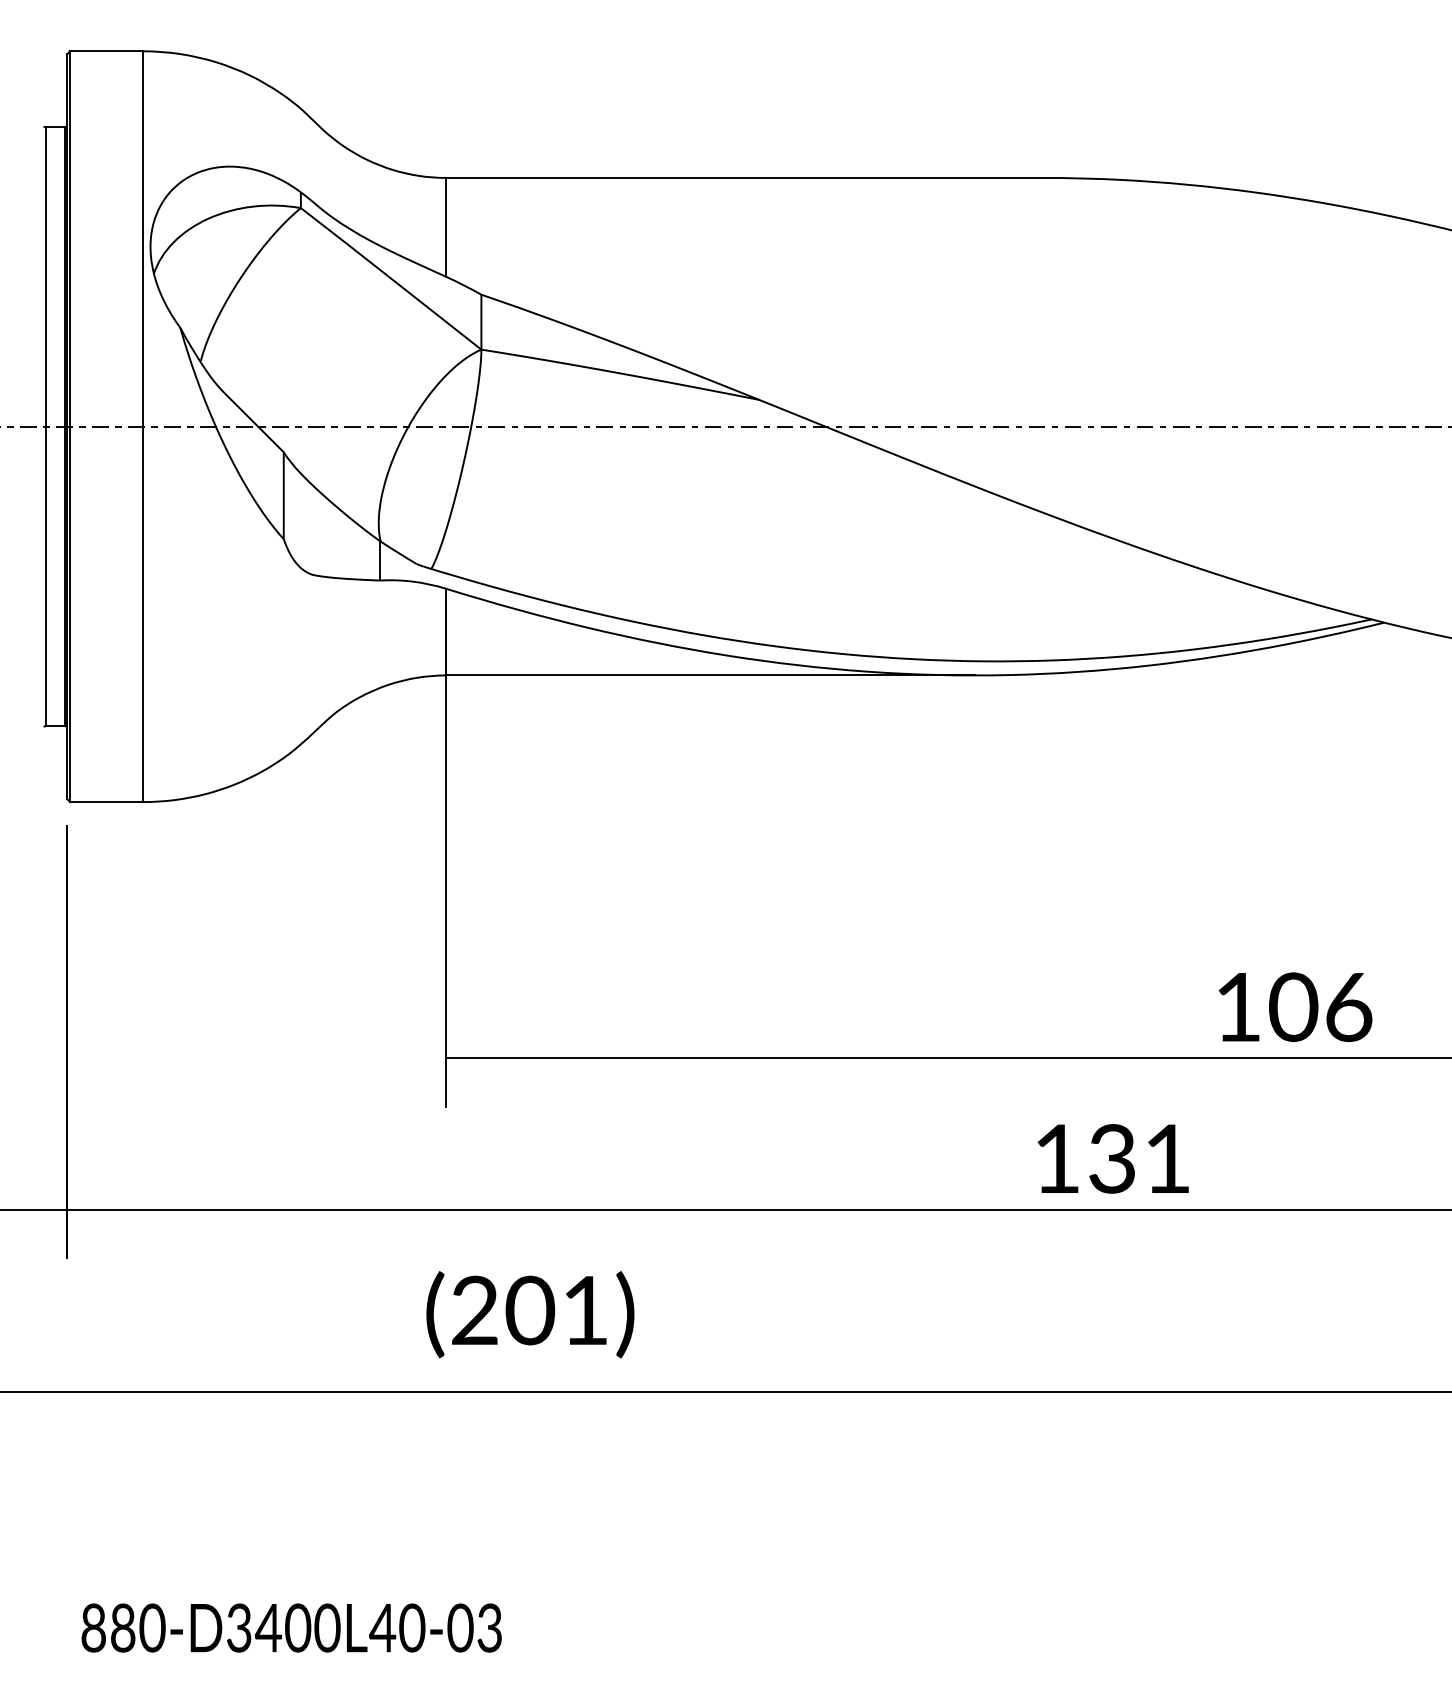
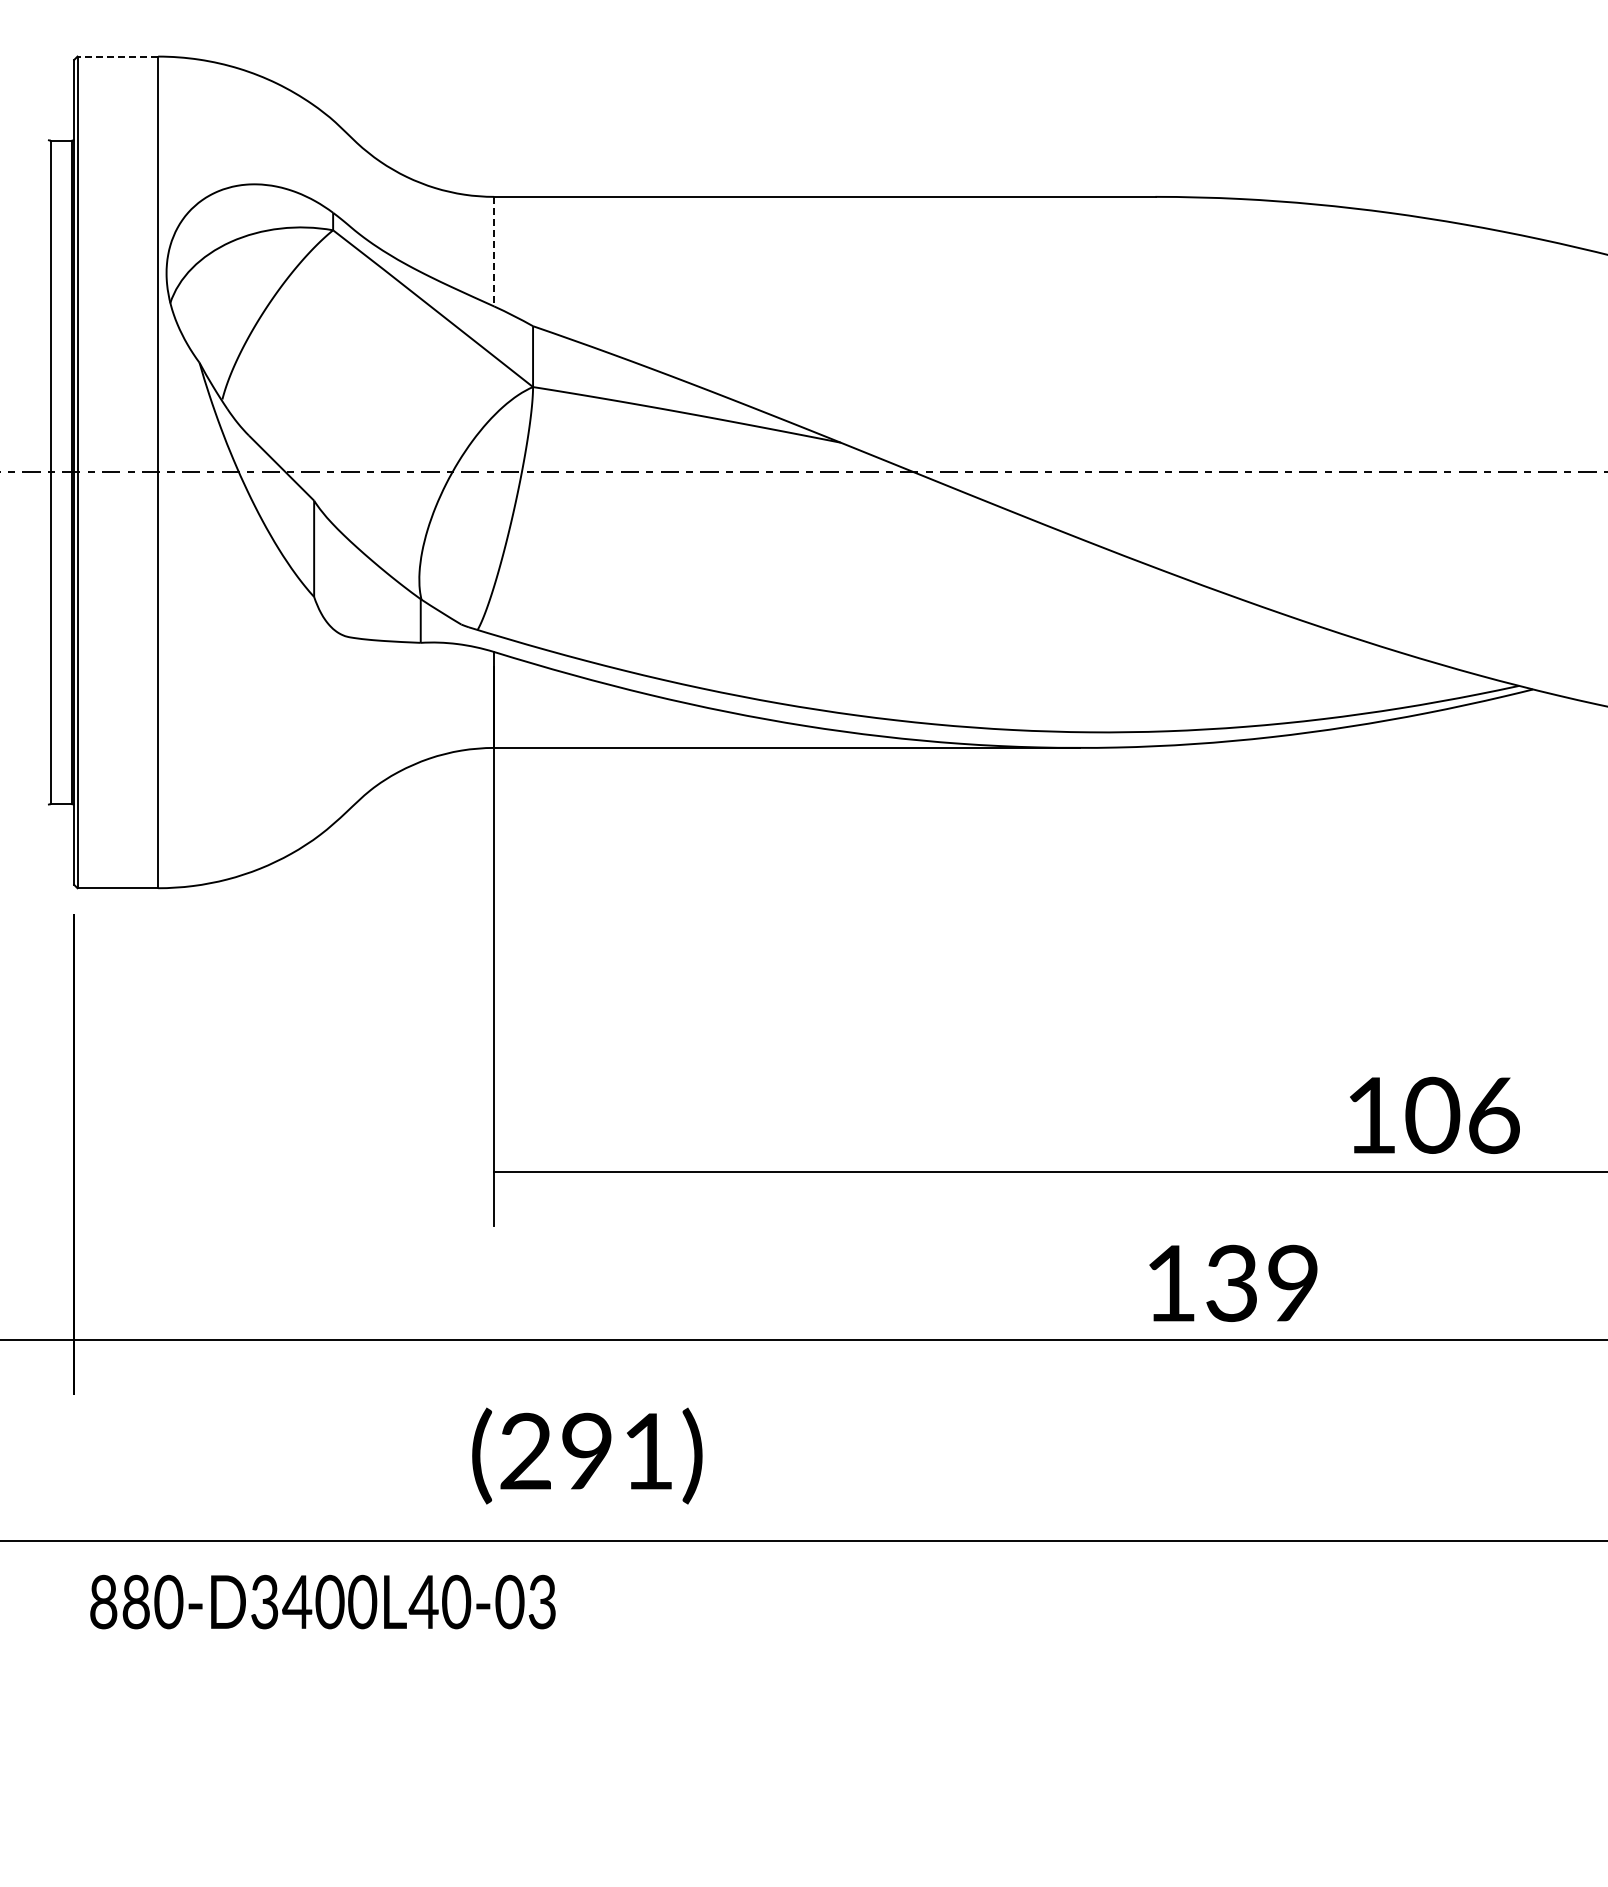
line: (106, 51) -> (117, 56), solid -> dashed
line: (446, 227) -> (494, 251), solid -> dashed
text: (1167, 1158) -> (1292, 1282), 131 -> 139
text: (530, 1310) -> (587, 1451), (201) -> (291)
text: (291, 1627) -> (322, 1601), moved

